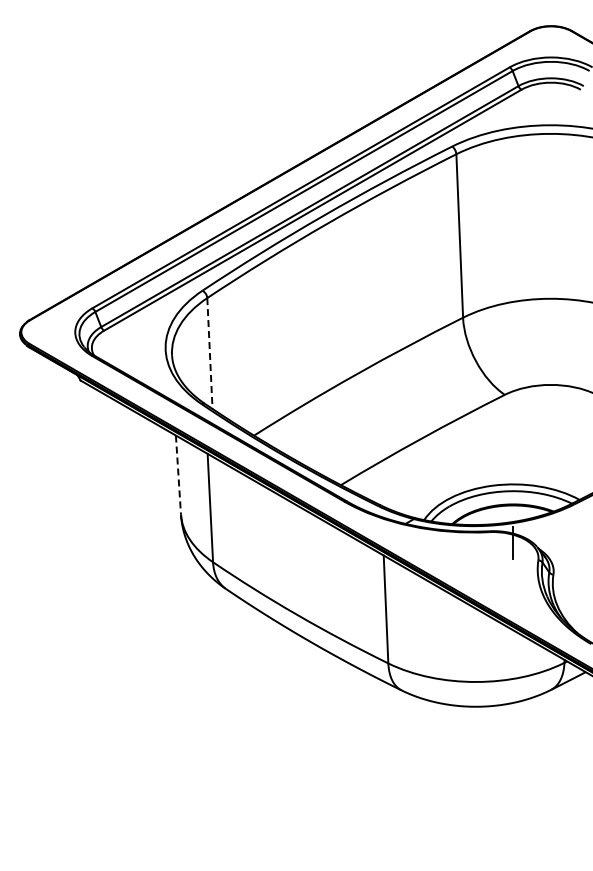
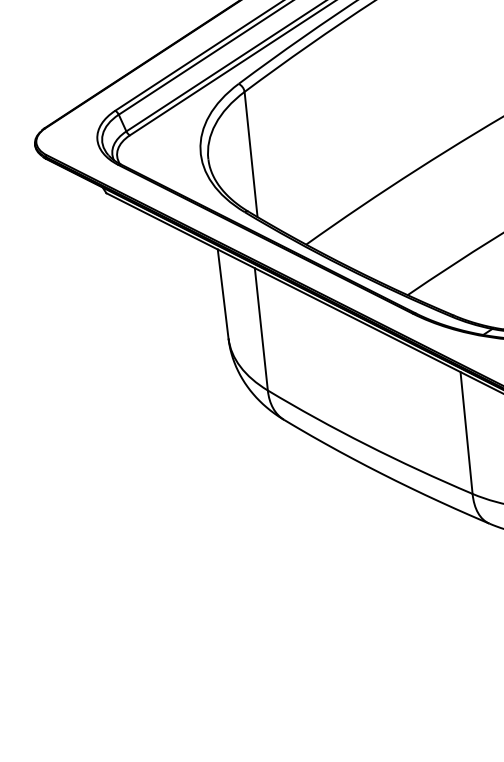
line: (209, 354) -> (250, 155), dashed -> solid
line: (178, 475) -> (223, 294), dashed -> solid

